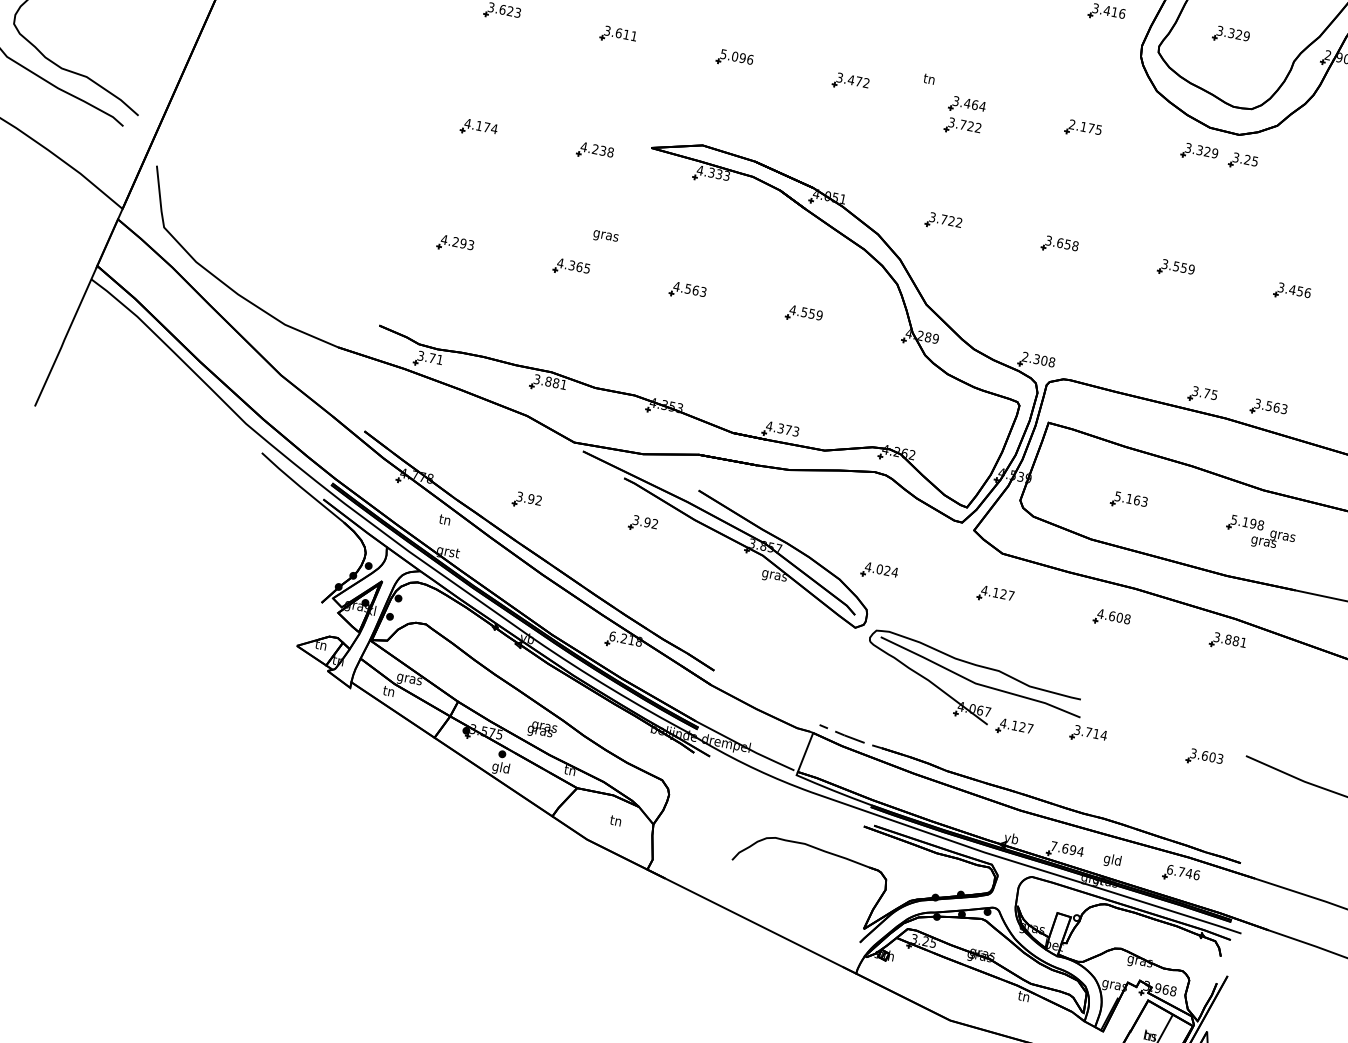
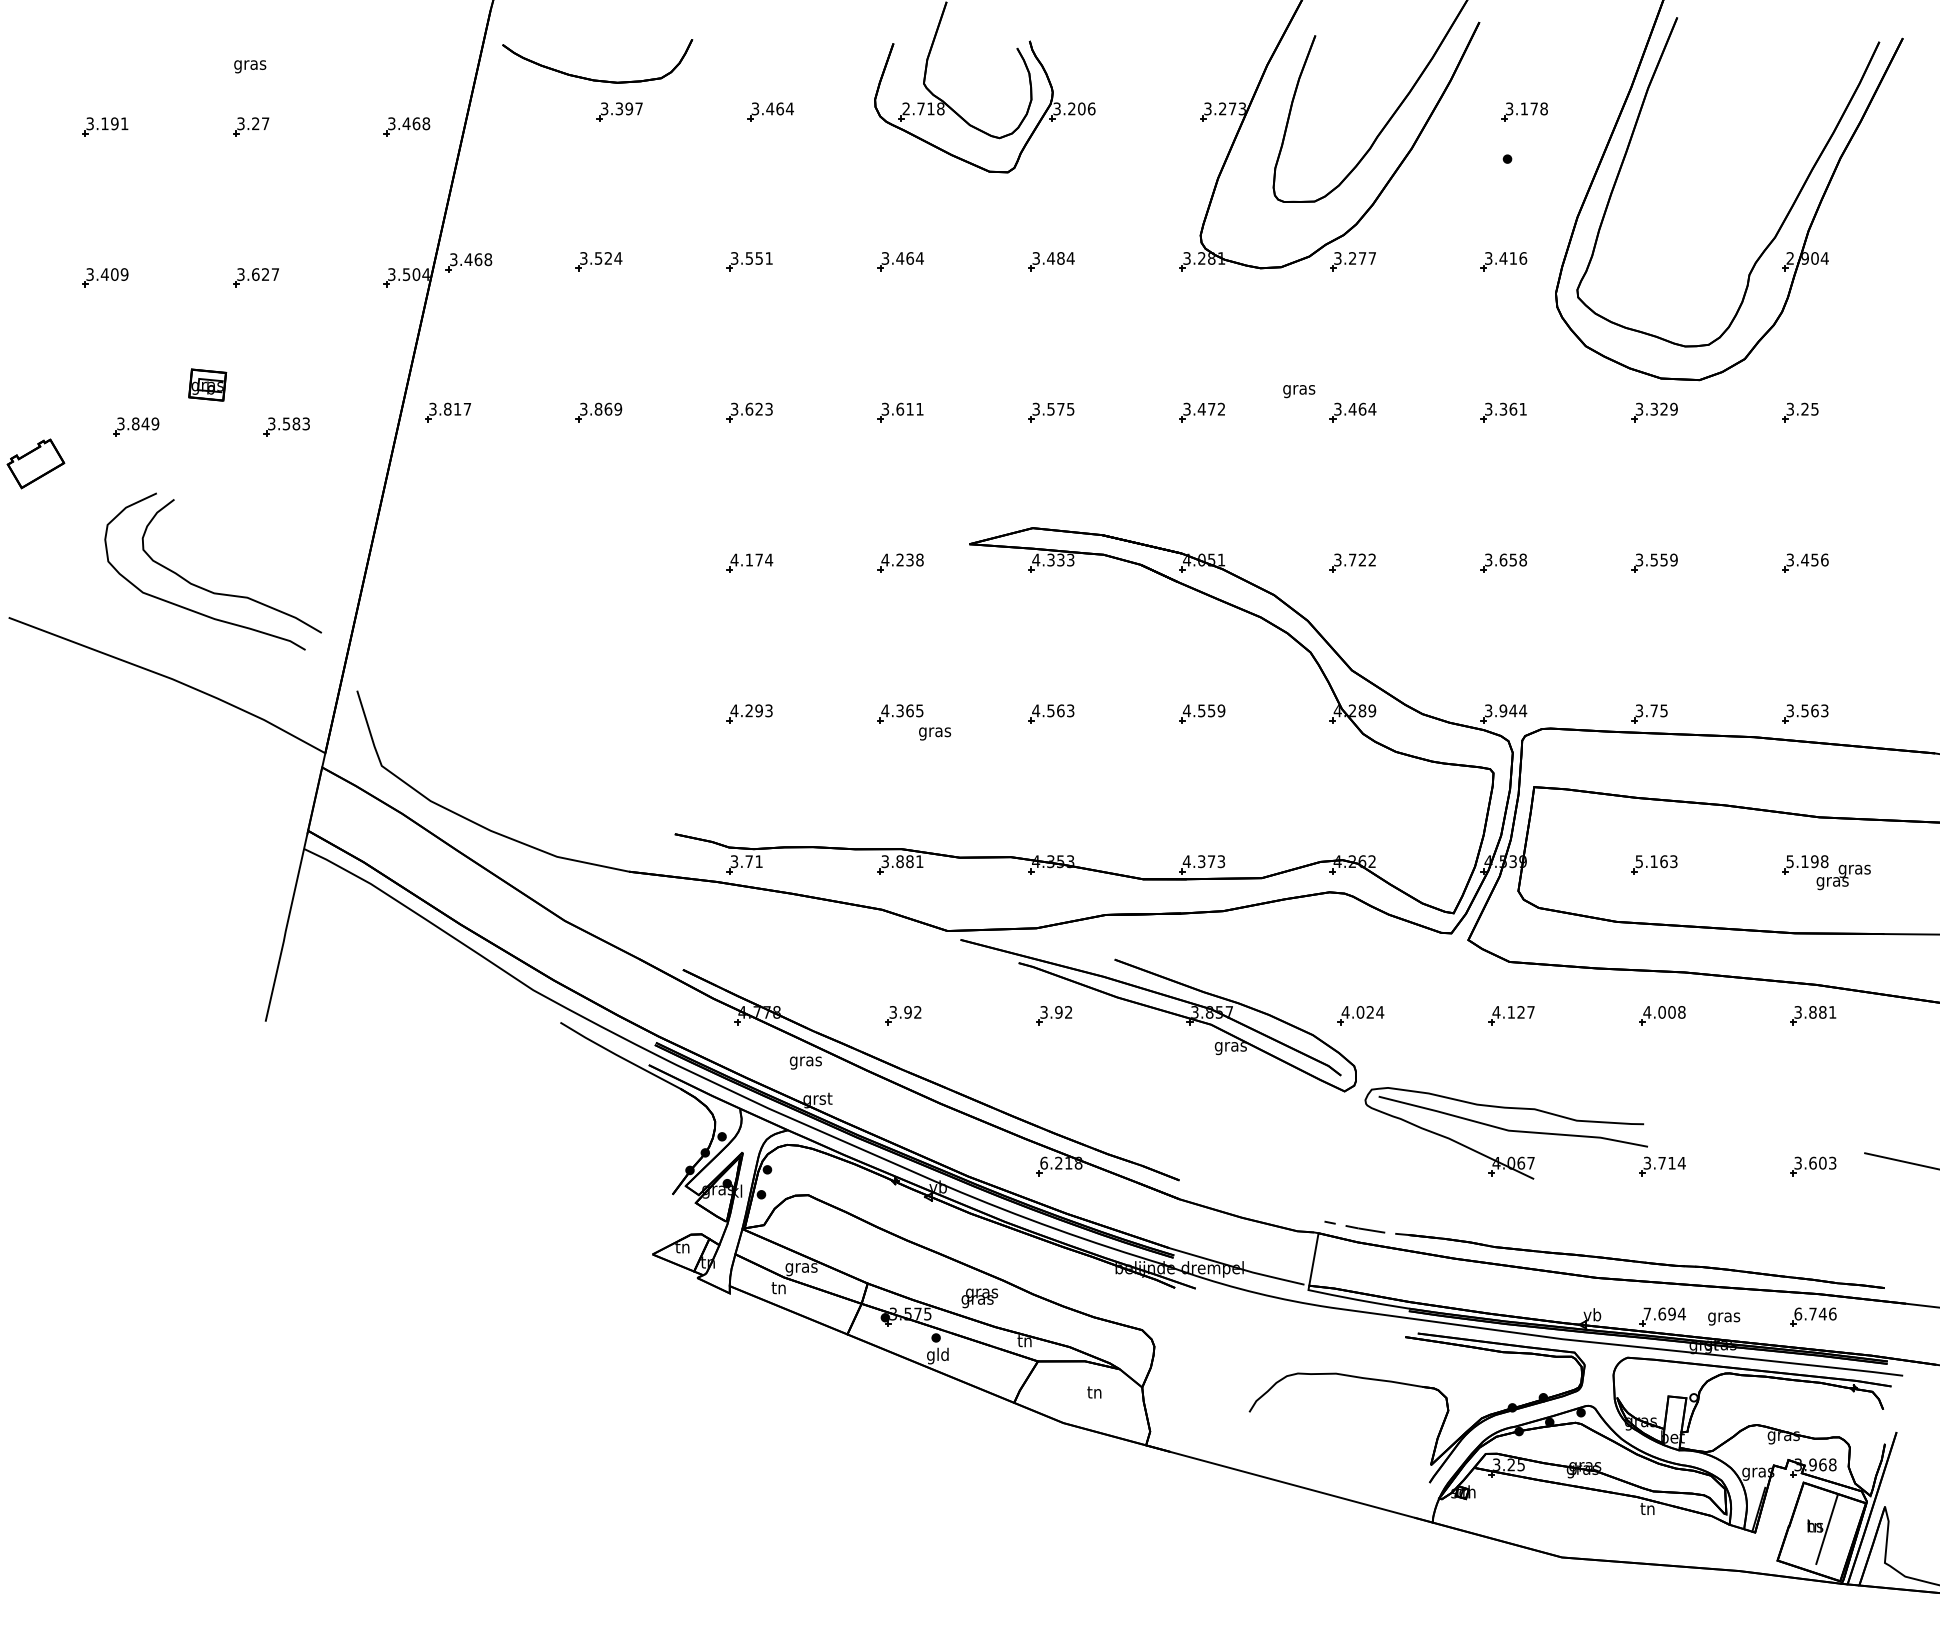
part: (1231, 35) -> (1664, 258), removed
text: (737, 56) -> (1053, 408), 5.096 -> 3.575
text: (929, 80) -> (1299, 390), tn -> gras
part: (962, 126) -> (1352, 439), removed
text: (1085, 126) -> (1505, 408), 2.175 -> 3.361
part: (1243, 161) -> (1800, 412), moved
text: (606, 236) -> (935, 733), moved
text: (1039, 359) -> (1506, 710), 2.308 -> 3.944
part: (1202, 394) -> (1649, 713), moved
text: (444, 520) -> (805, 1061), tn -> gras
text: (1112, 616) -> (1662, 1012), 4.608 -> 4.008
part: (1014, 728) -> (1568, 1176), removed
text: (1112, 860) -> (1724, 1317), gld -> gras

